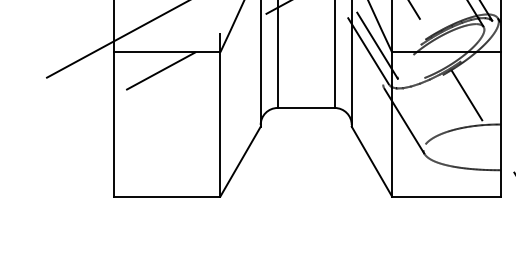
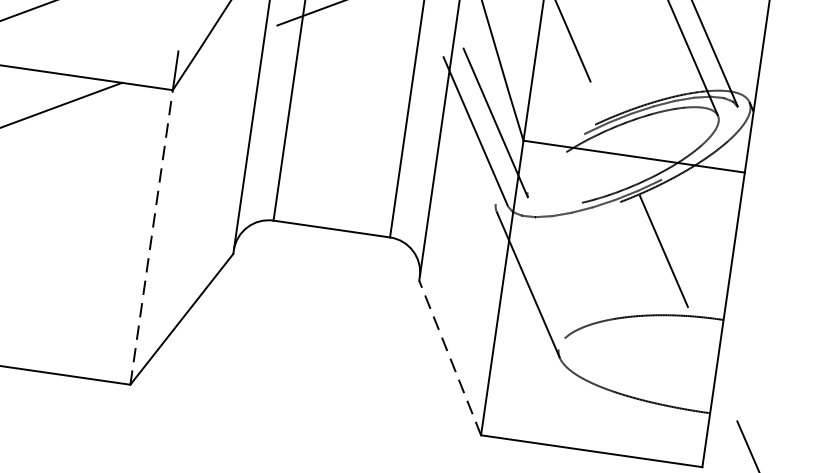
line: (220, 124) -> (151, 237), solid -> dashed
line: (371, 161) -> (449, 357), solid -> dashed

